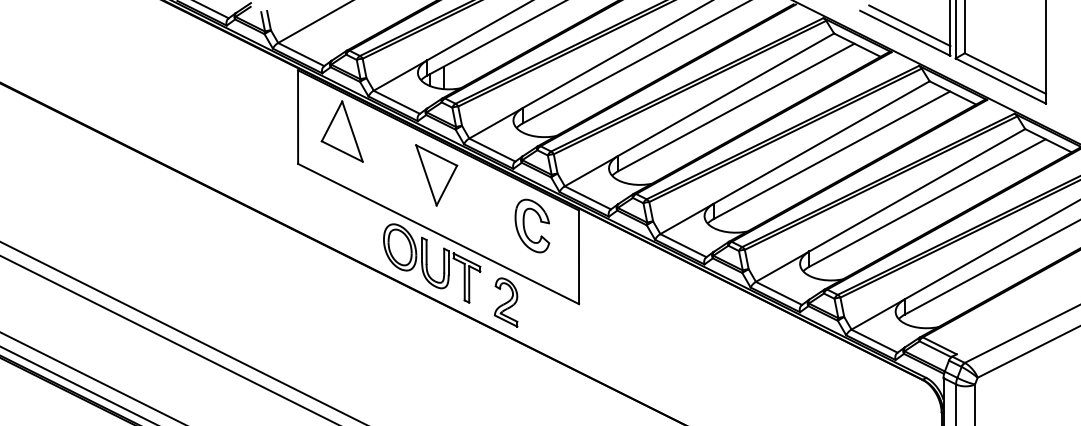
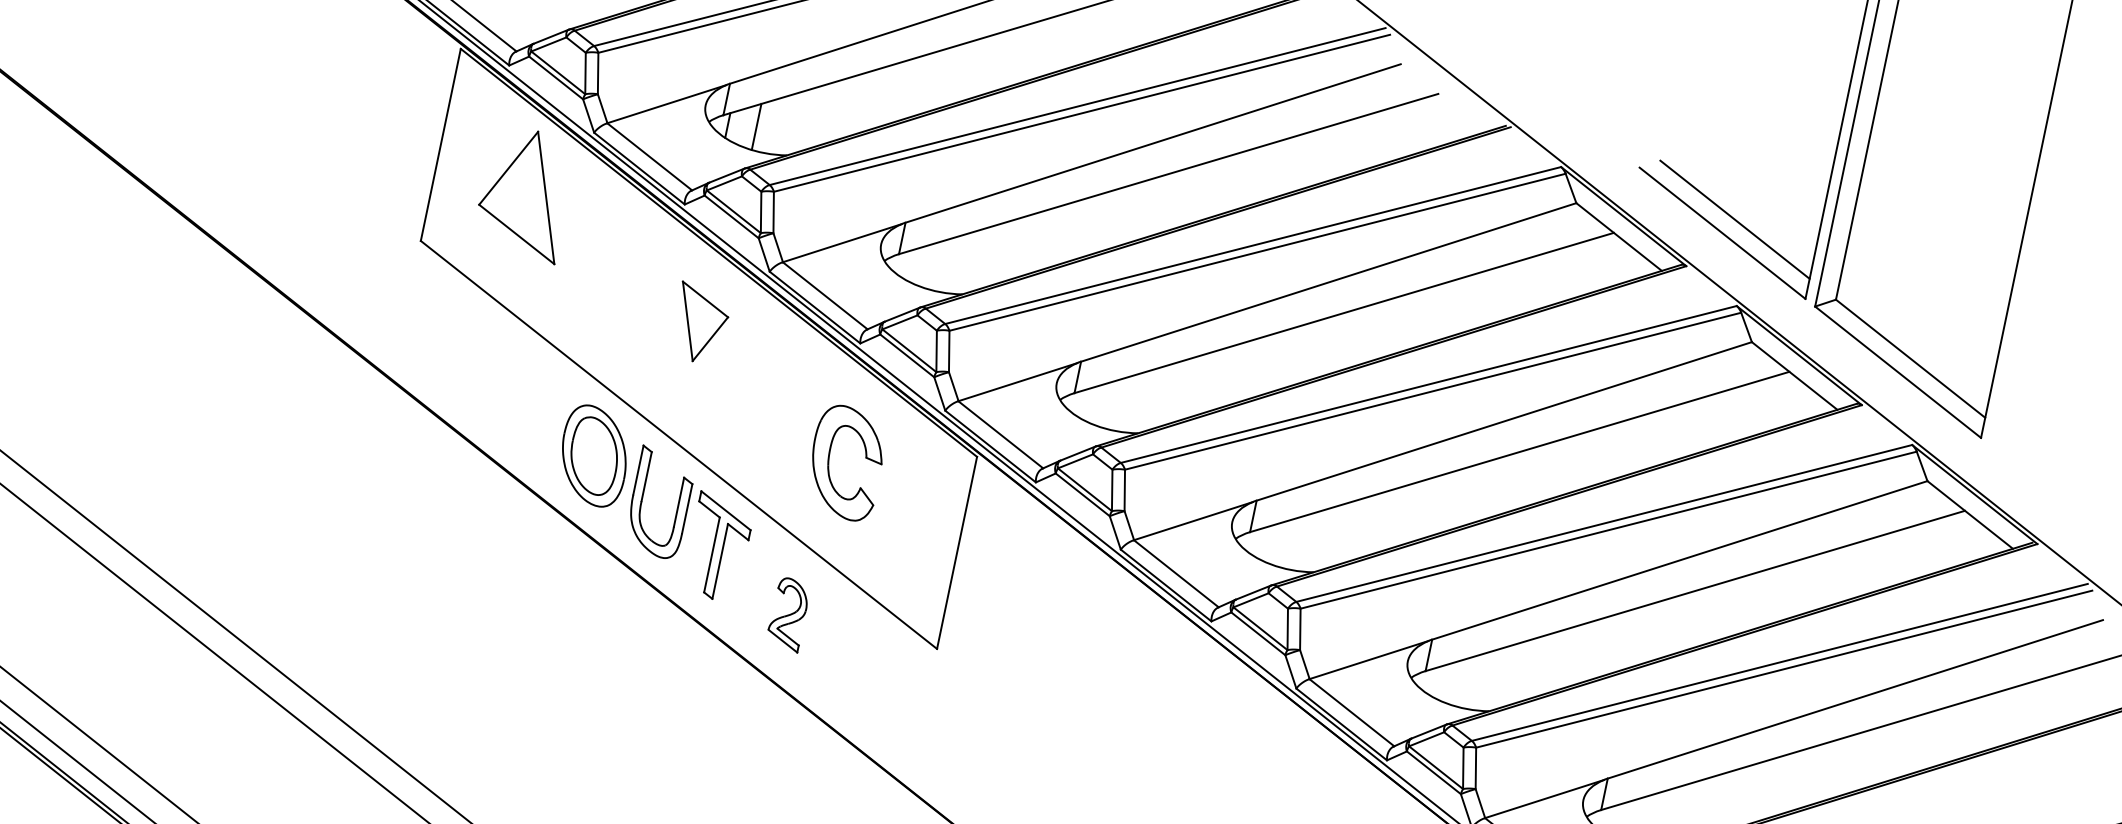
part: (436, 175) -> (699, 324), size x0.6
part: (525, 228) -> (830, 464), moved
part: (506, 302) -> (788, 614), size x0.7

